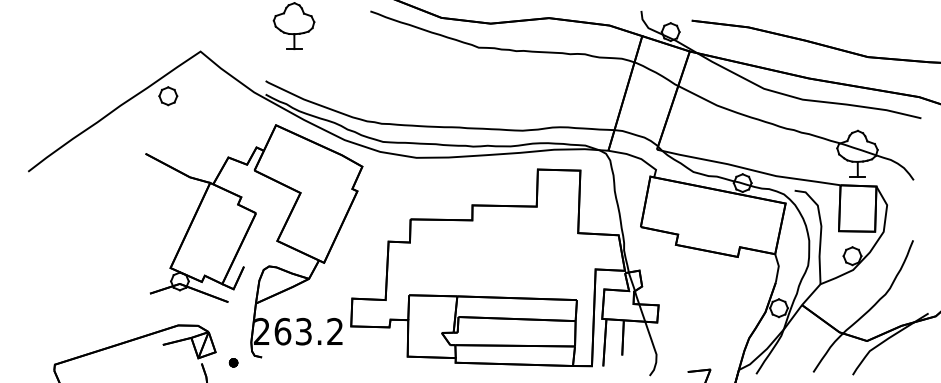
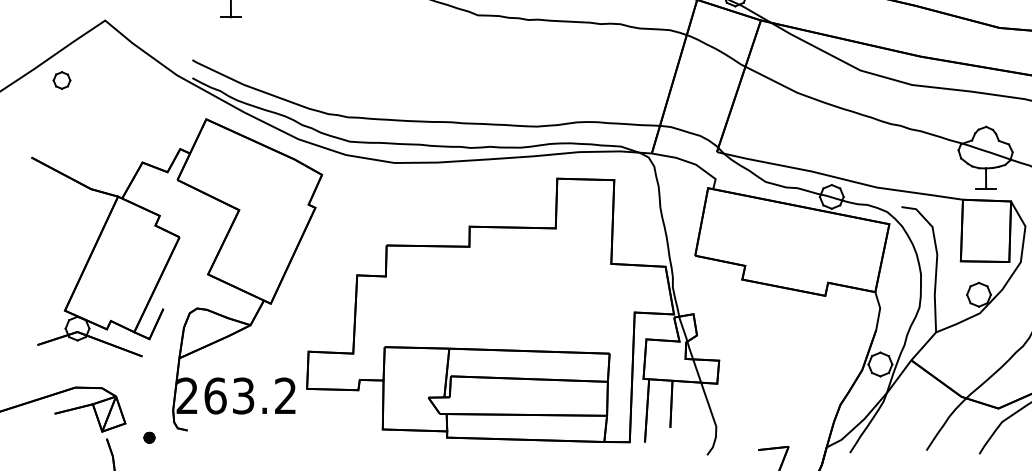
part: (168, 96) -> (62, 80), size x0.7

